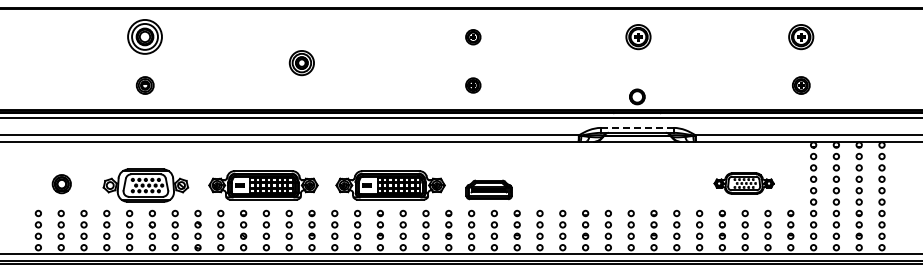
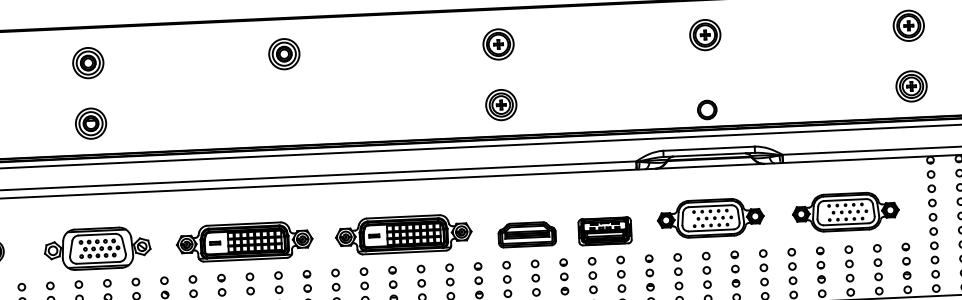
part: (145, 37) -> (88, 63), size x0.71
part: (473, 37) -> (498, 44), size x1.67
part: (301, 63) -> (283, 54), moved
part: (145, 85) -> (91, 123), size x1.43
part: (473, 85) -> (501, 104), size x1.67
part: (801, 85) -> (911, 86), size x1.43
line: (637, 127) -> (709, 148), dashed -> solid
part: (635, 183) -> (709, 218), added
part: (743, 183) -> (844, 212), size x1.43
part: (551, 190) -> (605, 231), added

